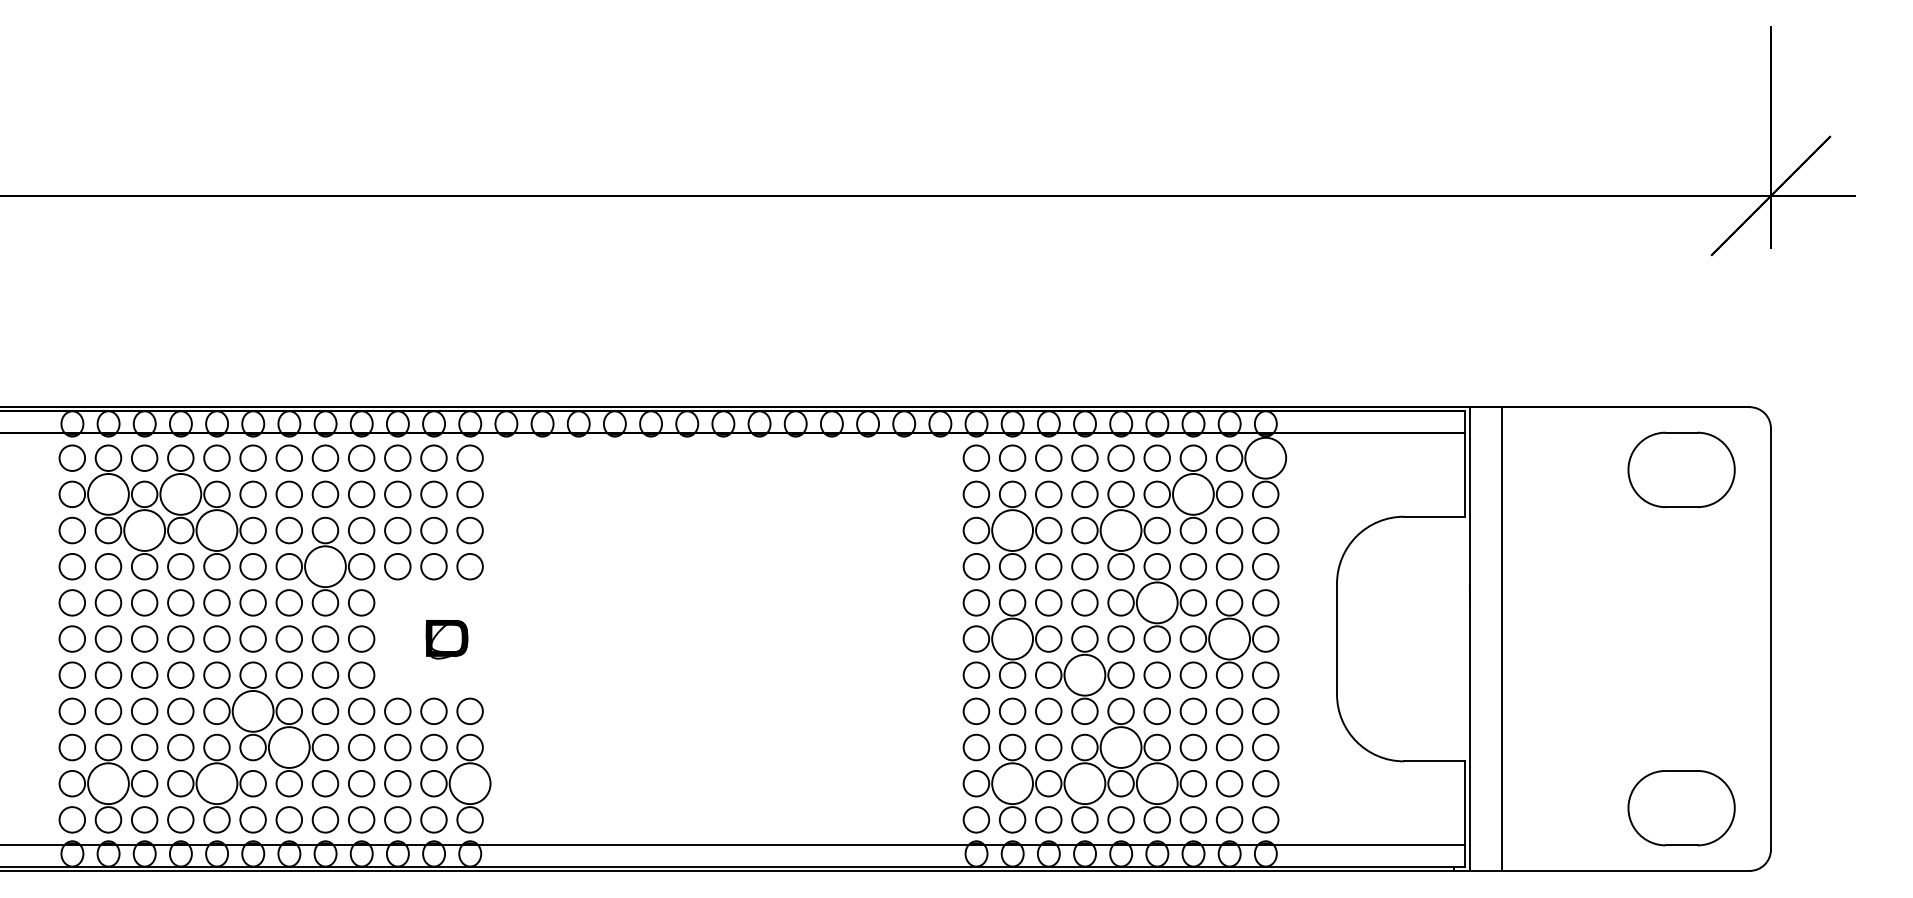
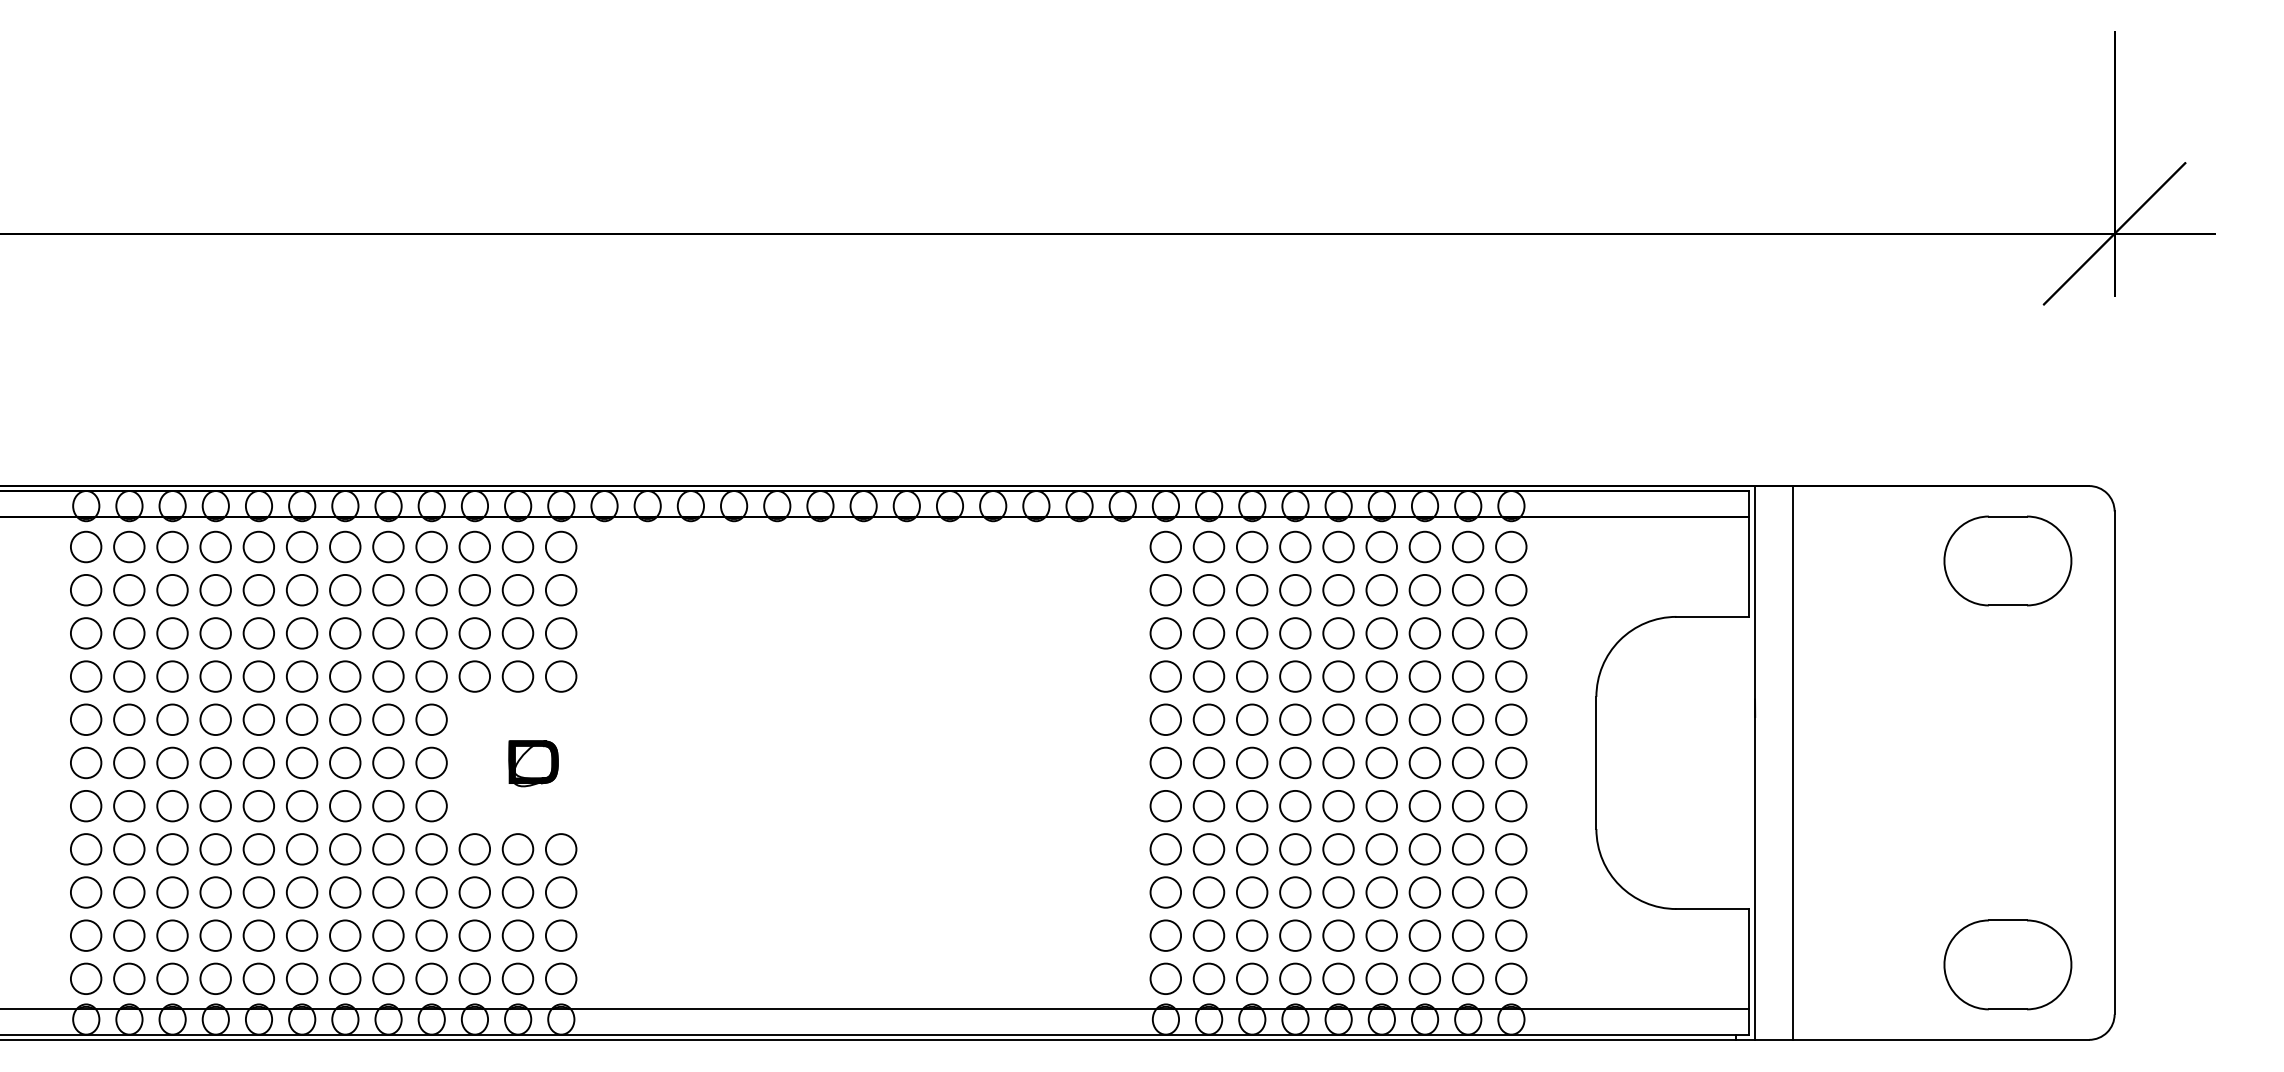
circle: (1265, 457) -> (1511, 546), size x0.62
circle: (108, 493) -> (129, 589), size x0.62
circle: (180, 493) -> (215, 589), size x0.62
circle: (1193, 493) -> (1424, 589), size x0.62
circle: (144, 530) -> (172, 633), size x0.62
circle: (216, 530) -> (258, 633), size x0.62
circle: (1012, 530) -> (1208, 633), size x0.62
circle: (1121, 530) -> (1338, 633), size x0.62
circle: (325, 566) -> (388, 676), size x0.62
circle: (1157, 602) -> (1381, 719), size x0.62
circle: (1012, 638) -> (1208, 762), size x0.62
circle: (1229, 638) -> (1467, 762), size x0.62
circle: (1085, 674) -> (1295, 805), size x0.62
circle: (252, 711) -> (301, 849), size x0.62
circle: (289, 747) -> (345, 892), size x0.62
circle: (1121, 747) -> (1338, 892), size x0.62
circle: (108, 783) -> (129, 935), size x0.62
circle: (216, 783) -> (258, 935), size x0.62
circle: (469, 783) -> (560, 935), size x0.62
circle: (1012, 783) -> (1208, 935), size x0.62
circle: (1085, 783) -> (1295, 935), size x0.62
circle: (1157, 783) -> (1381, 935), size x0.62

